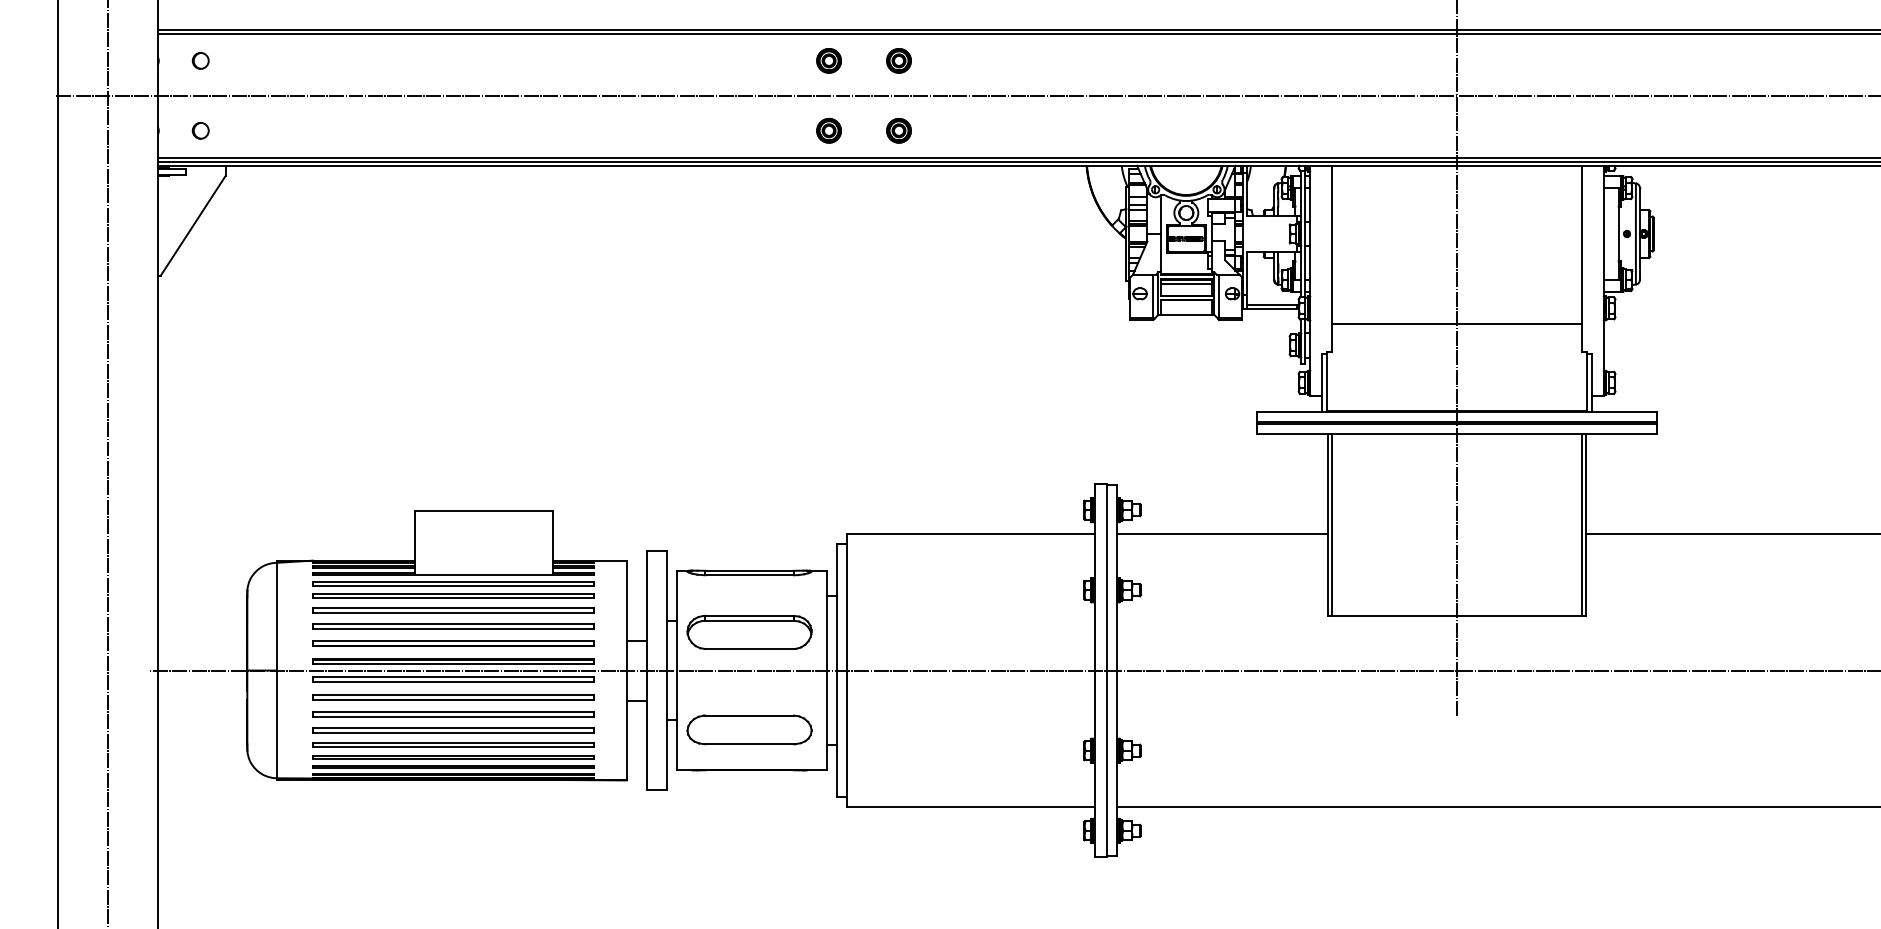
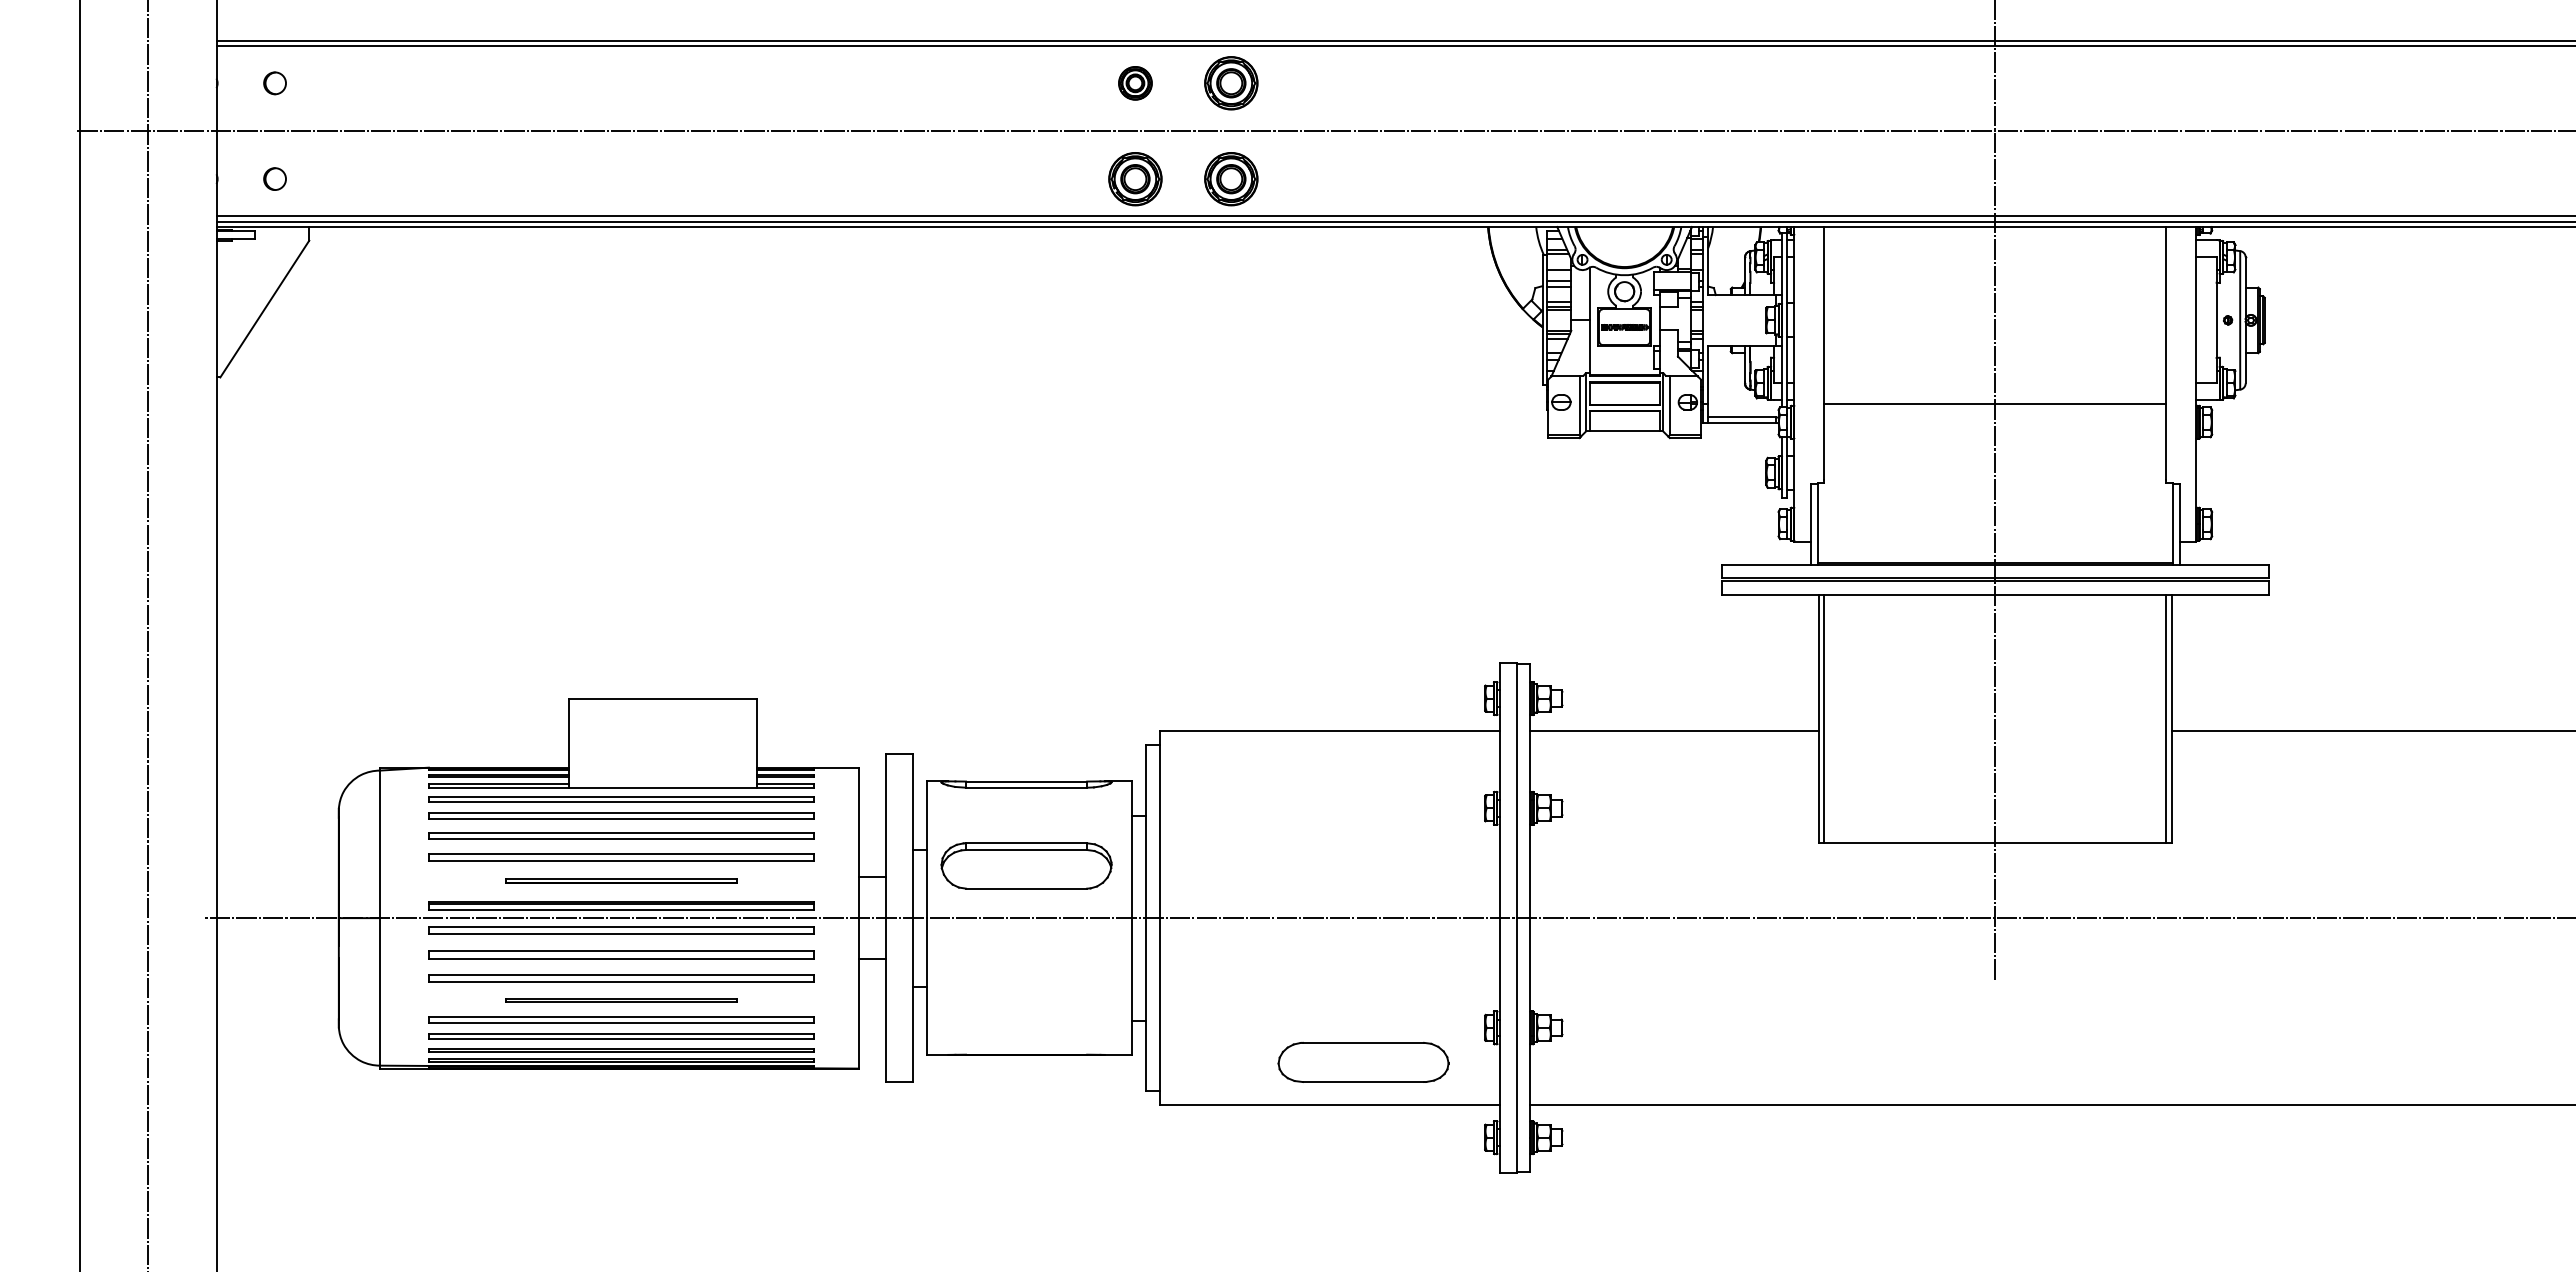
part: (898, 61) -> (1230, 83), size x1.6
part: (829, 130) -> (1135, 178), size x1.6
part: (898, 130) -> (1230, 178), size x1.6
line: (1186, 284) -> (1624, 389), removed
line: (1457, 323) -> (1995, 403), moved
part: (453, 643) -> (621, 880), size x0.6
part: (749, 729) -> (1363, 1061), moved
part: (453, 730) -> (621, 1000), size x0.6

